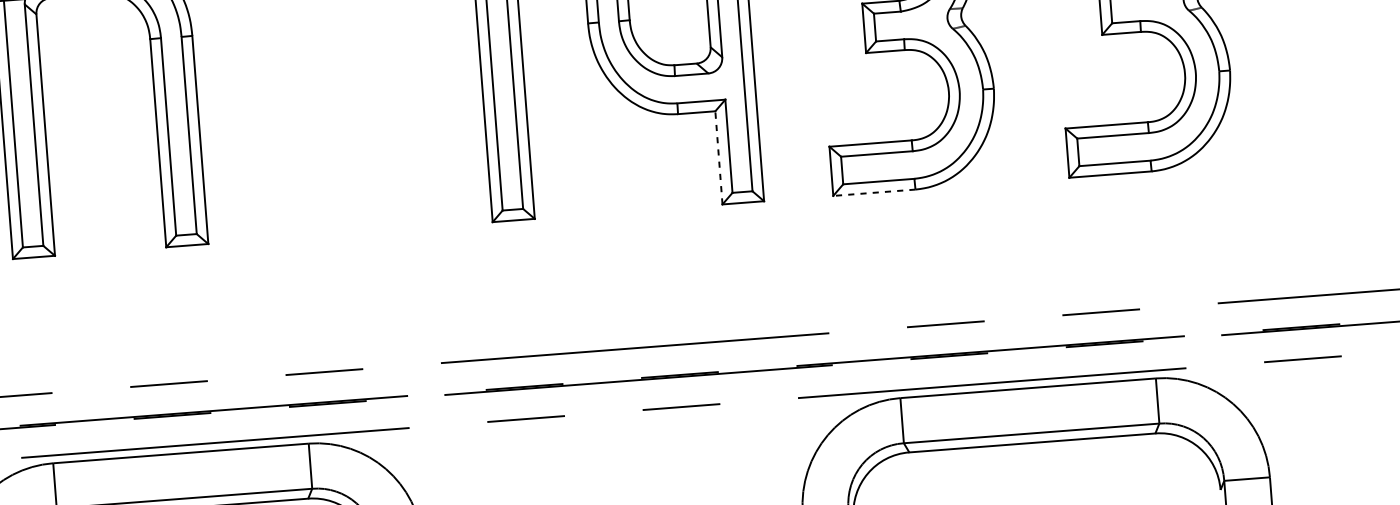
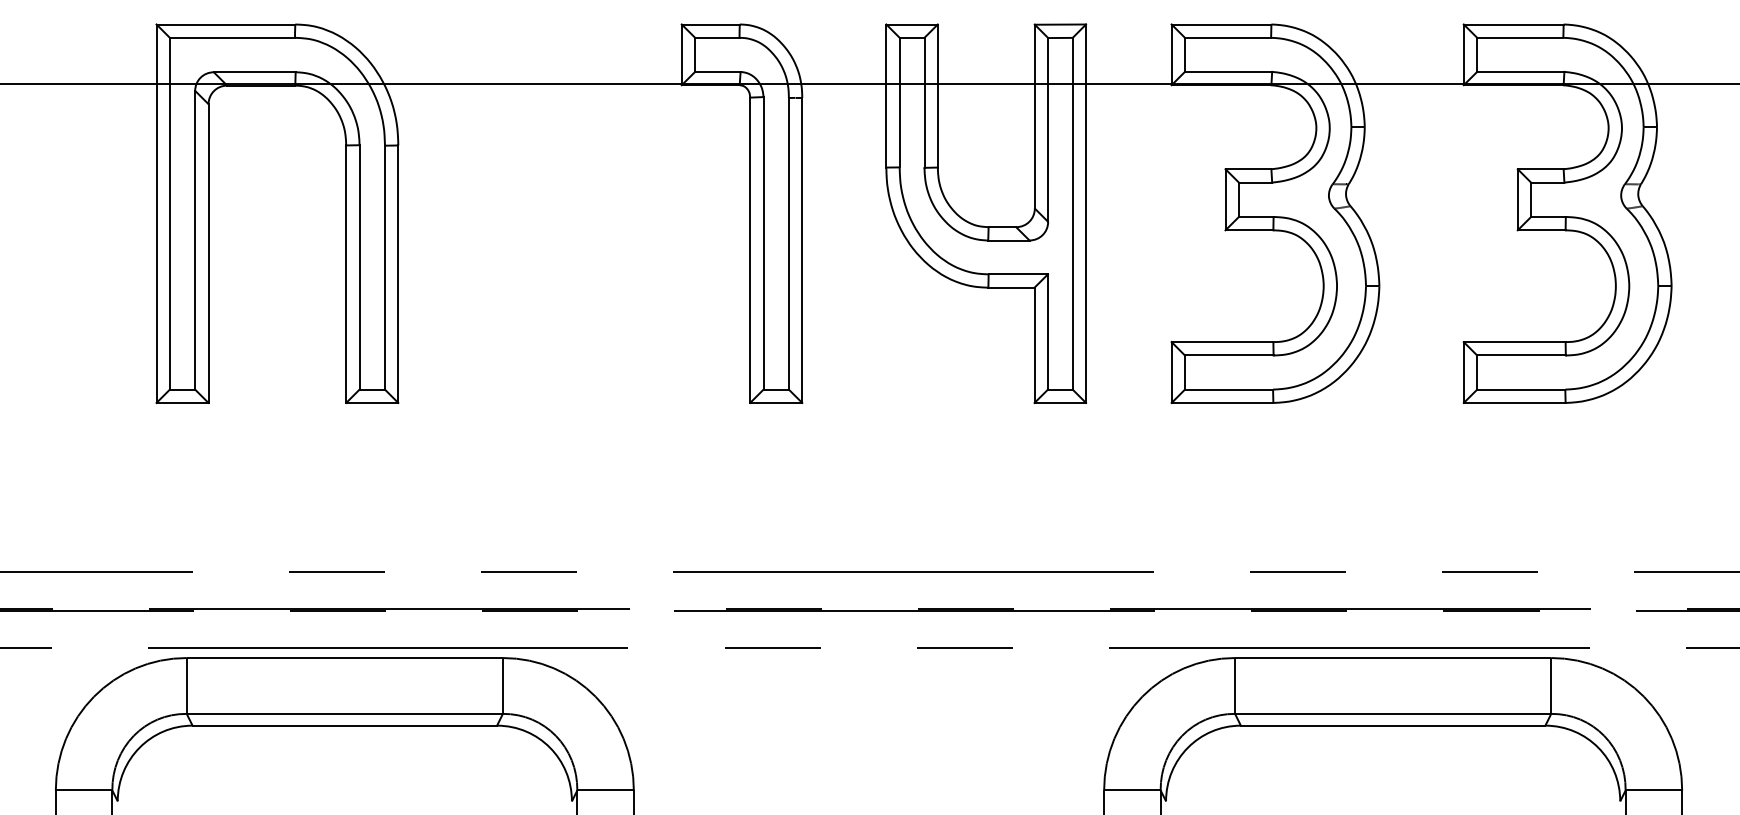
line: (718, 158) -> (1034, 345), dashed -> solid
line: (874, 192) -> (1222, 402), dashed -> solid

